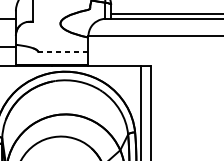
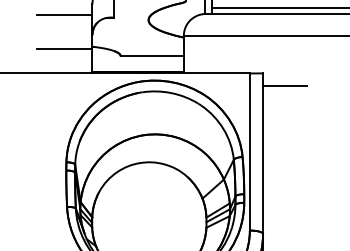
line: (63, 52) -> (152, 56), dashed -> solid
line: (169, 76) -> (285, 86), added

